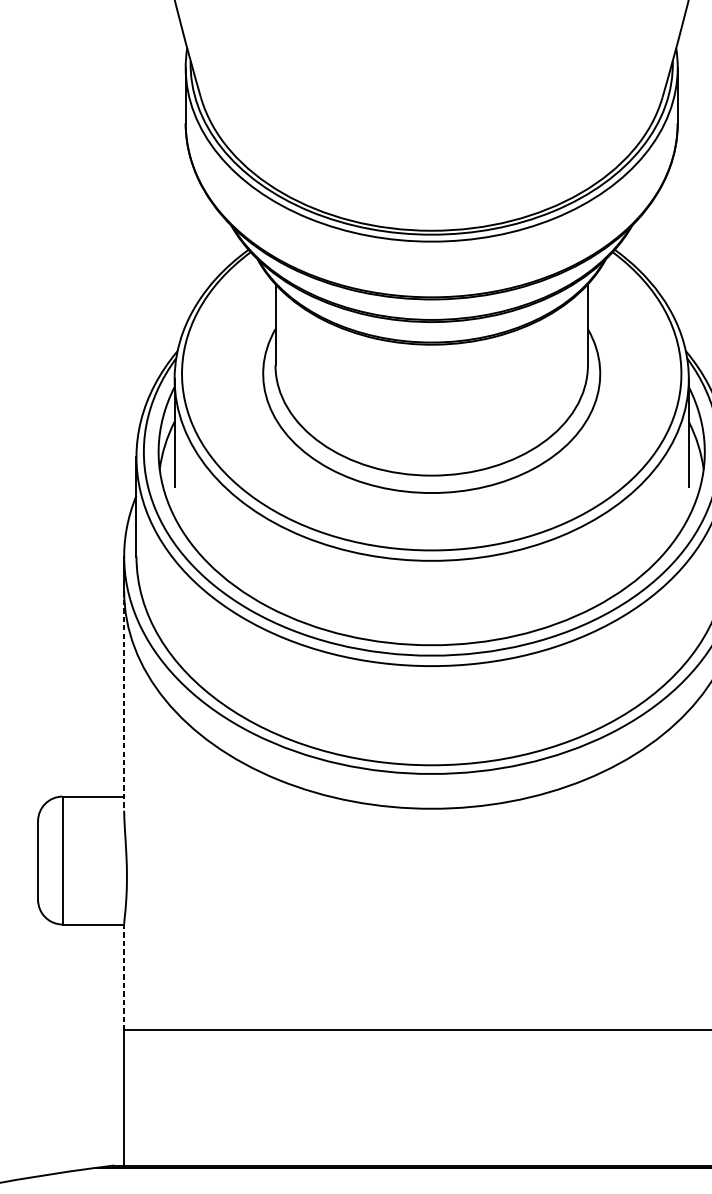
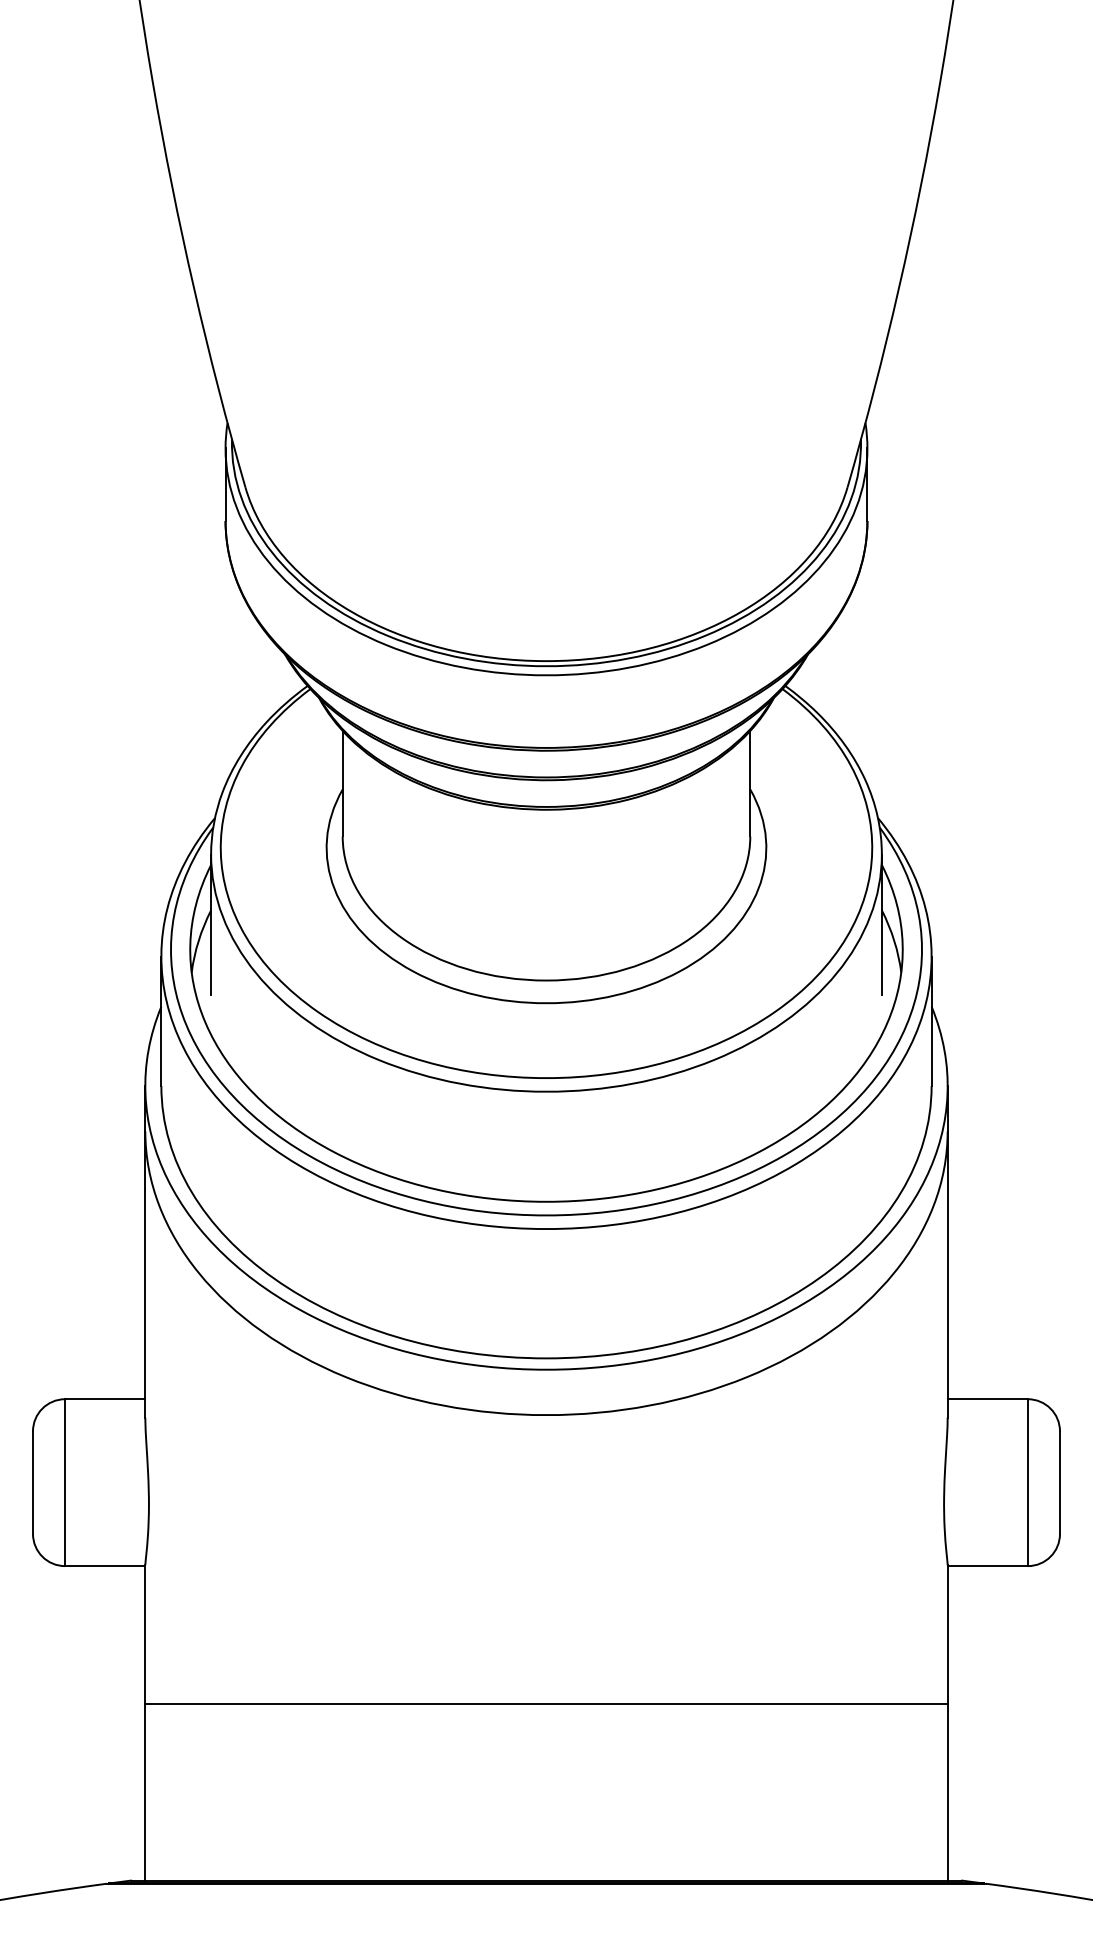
line: (124, 701) -> (145, 1275), dashed -> solid
line: (124, 977) -> (145, 1635), dashed -> solid

